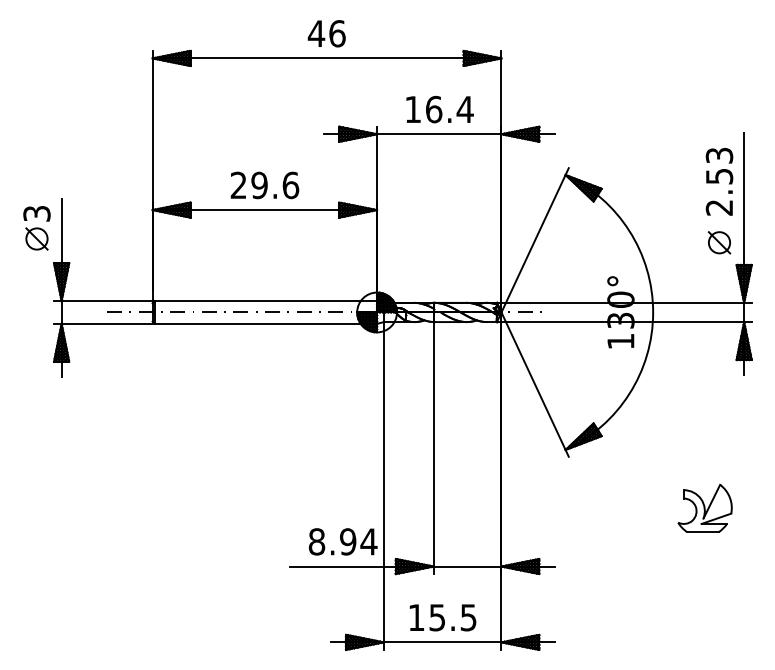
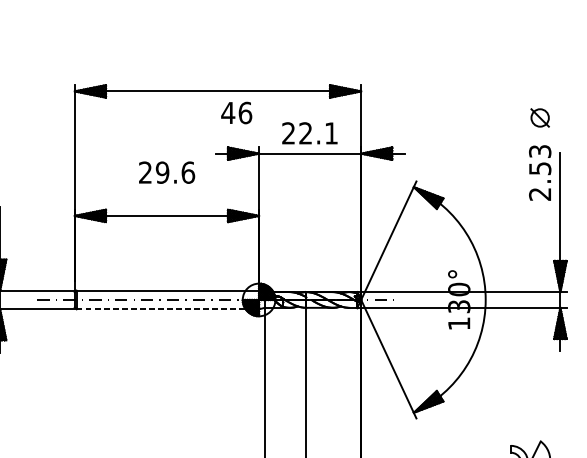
text: (326, 33) -> (236, 112), moved
text: (439, 109) -> (310, 133), 16.4 -> 22.1
text: (719, 181) -> (540, 172), moved
text: (264, 185) -> (166, 172), moved
part: (719, 242) -> (540, 117), moved
line: (266, 323) -> (168, 309), solid -> dashed

